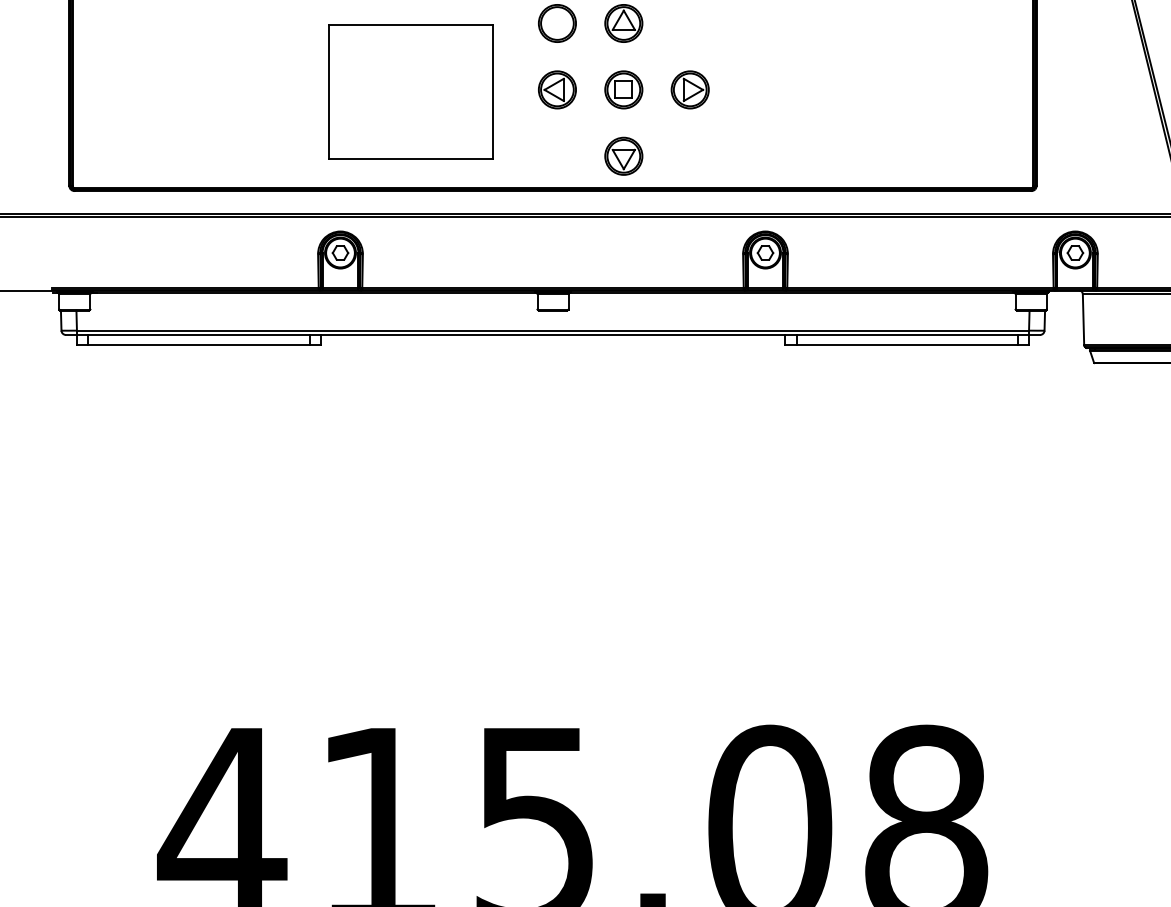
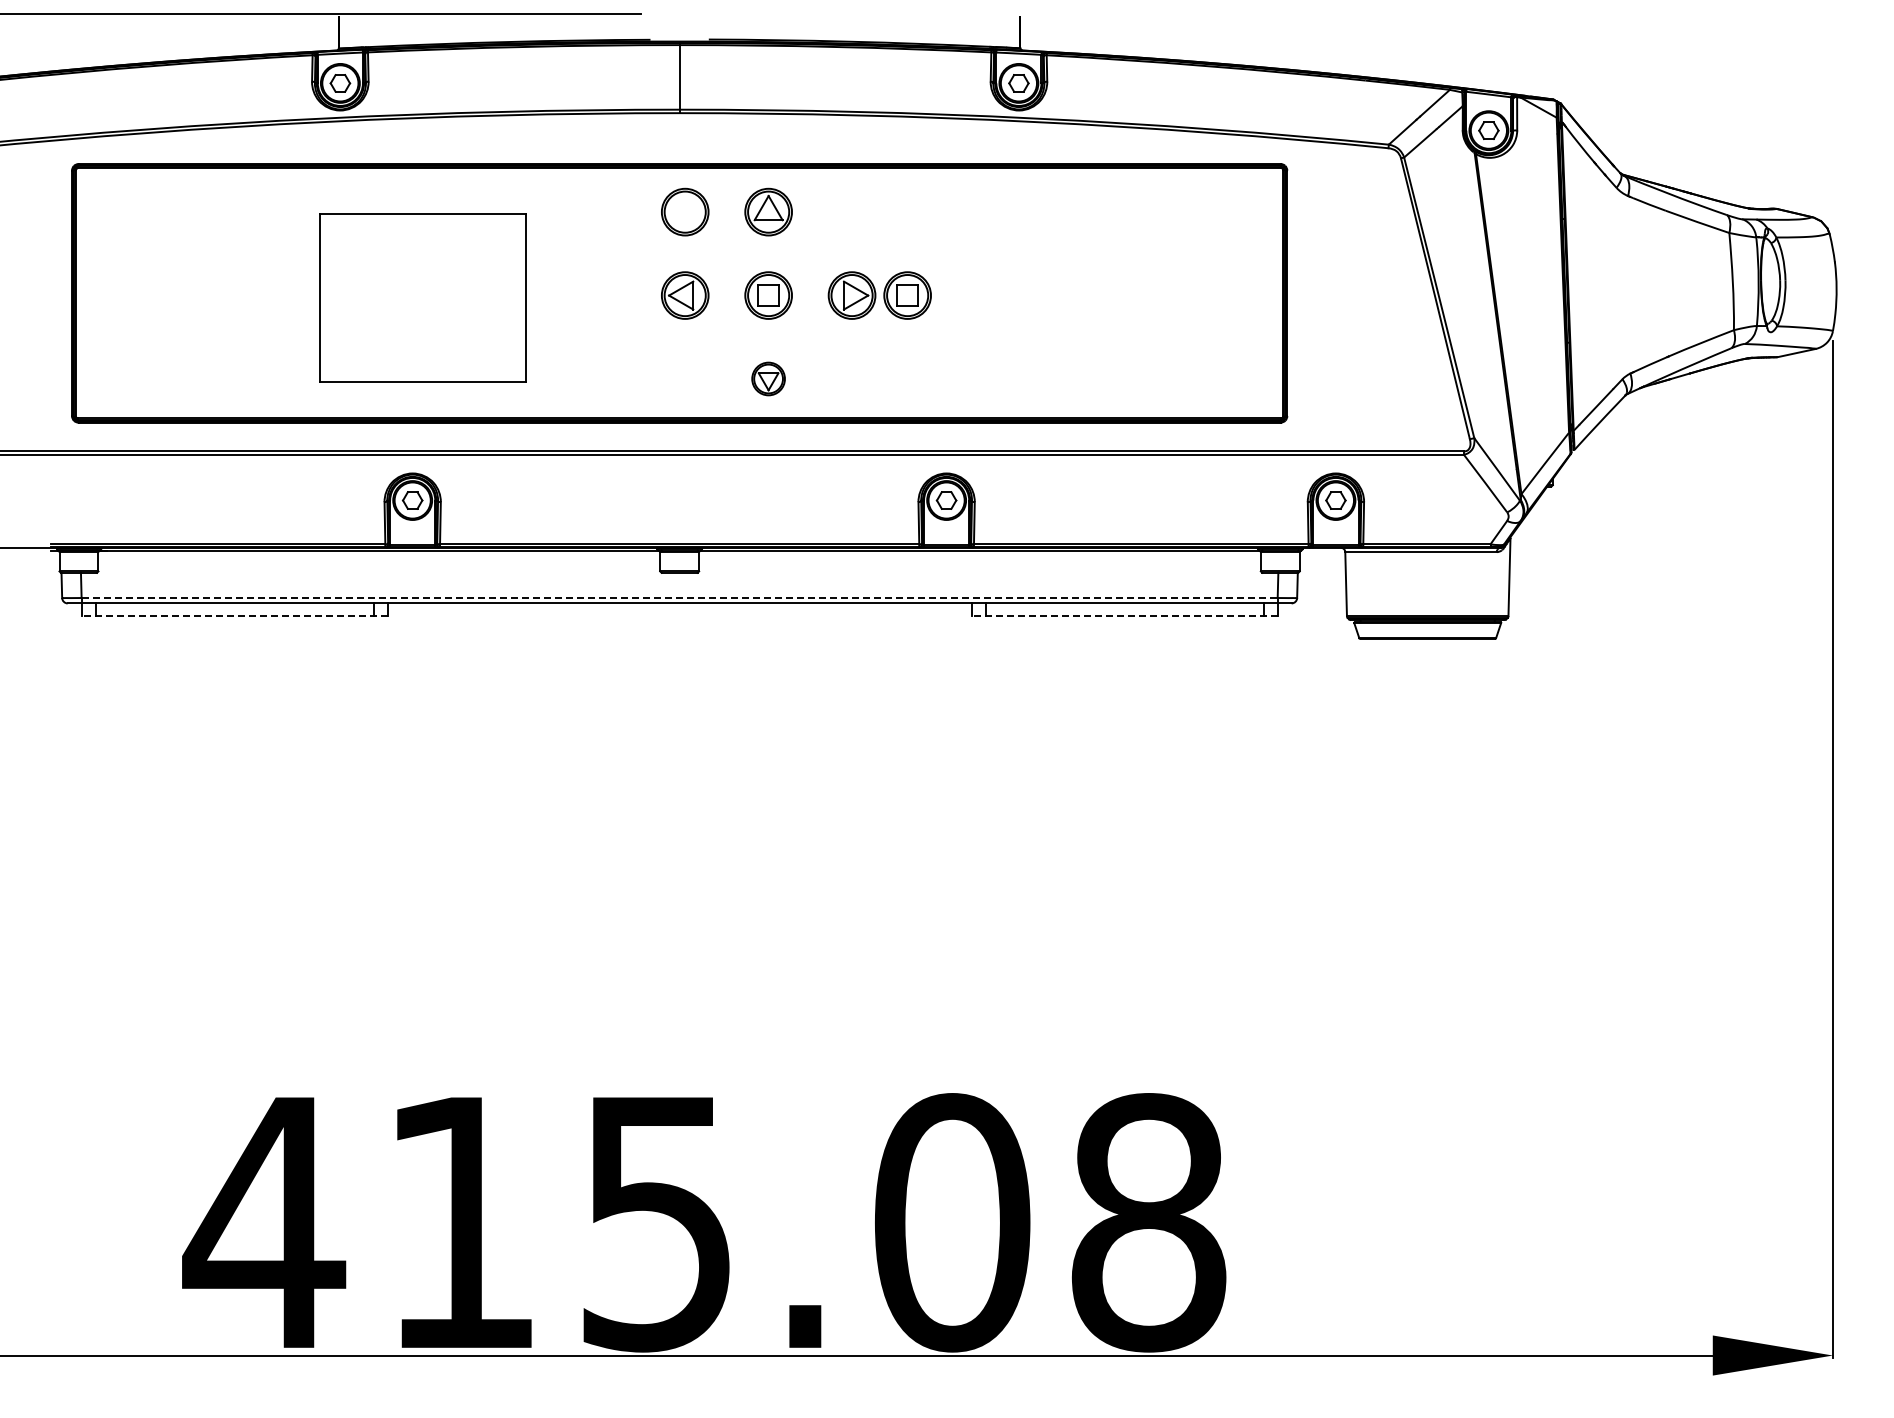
part: (734, 89) -> (907, 295), added
part: (411, 91) -> (422, 297), moved
part: (623, 155) -> (768, 378), size x0.7
line: (553, 331) -> (680, 598), solid -> dashed
line: (198, 344) -> (234, 615), solid -> dashed
line: (907, 344) -> (1124, 615), solid -> dashed

